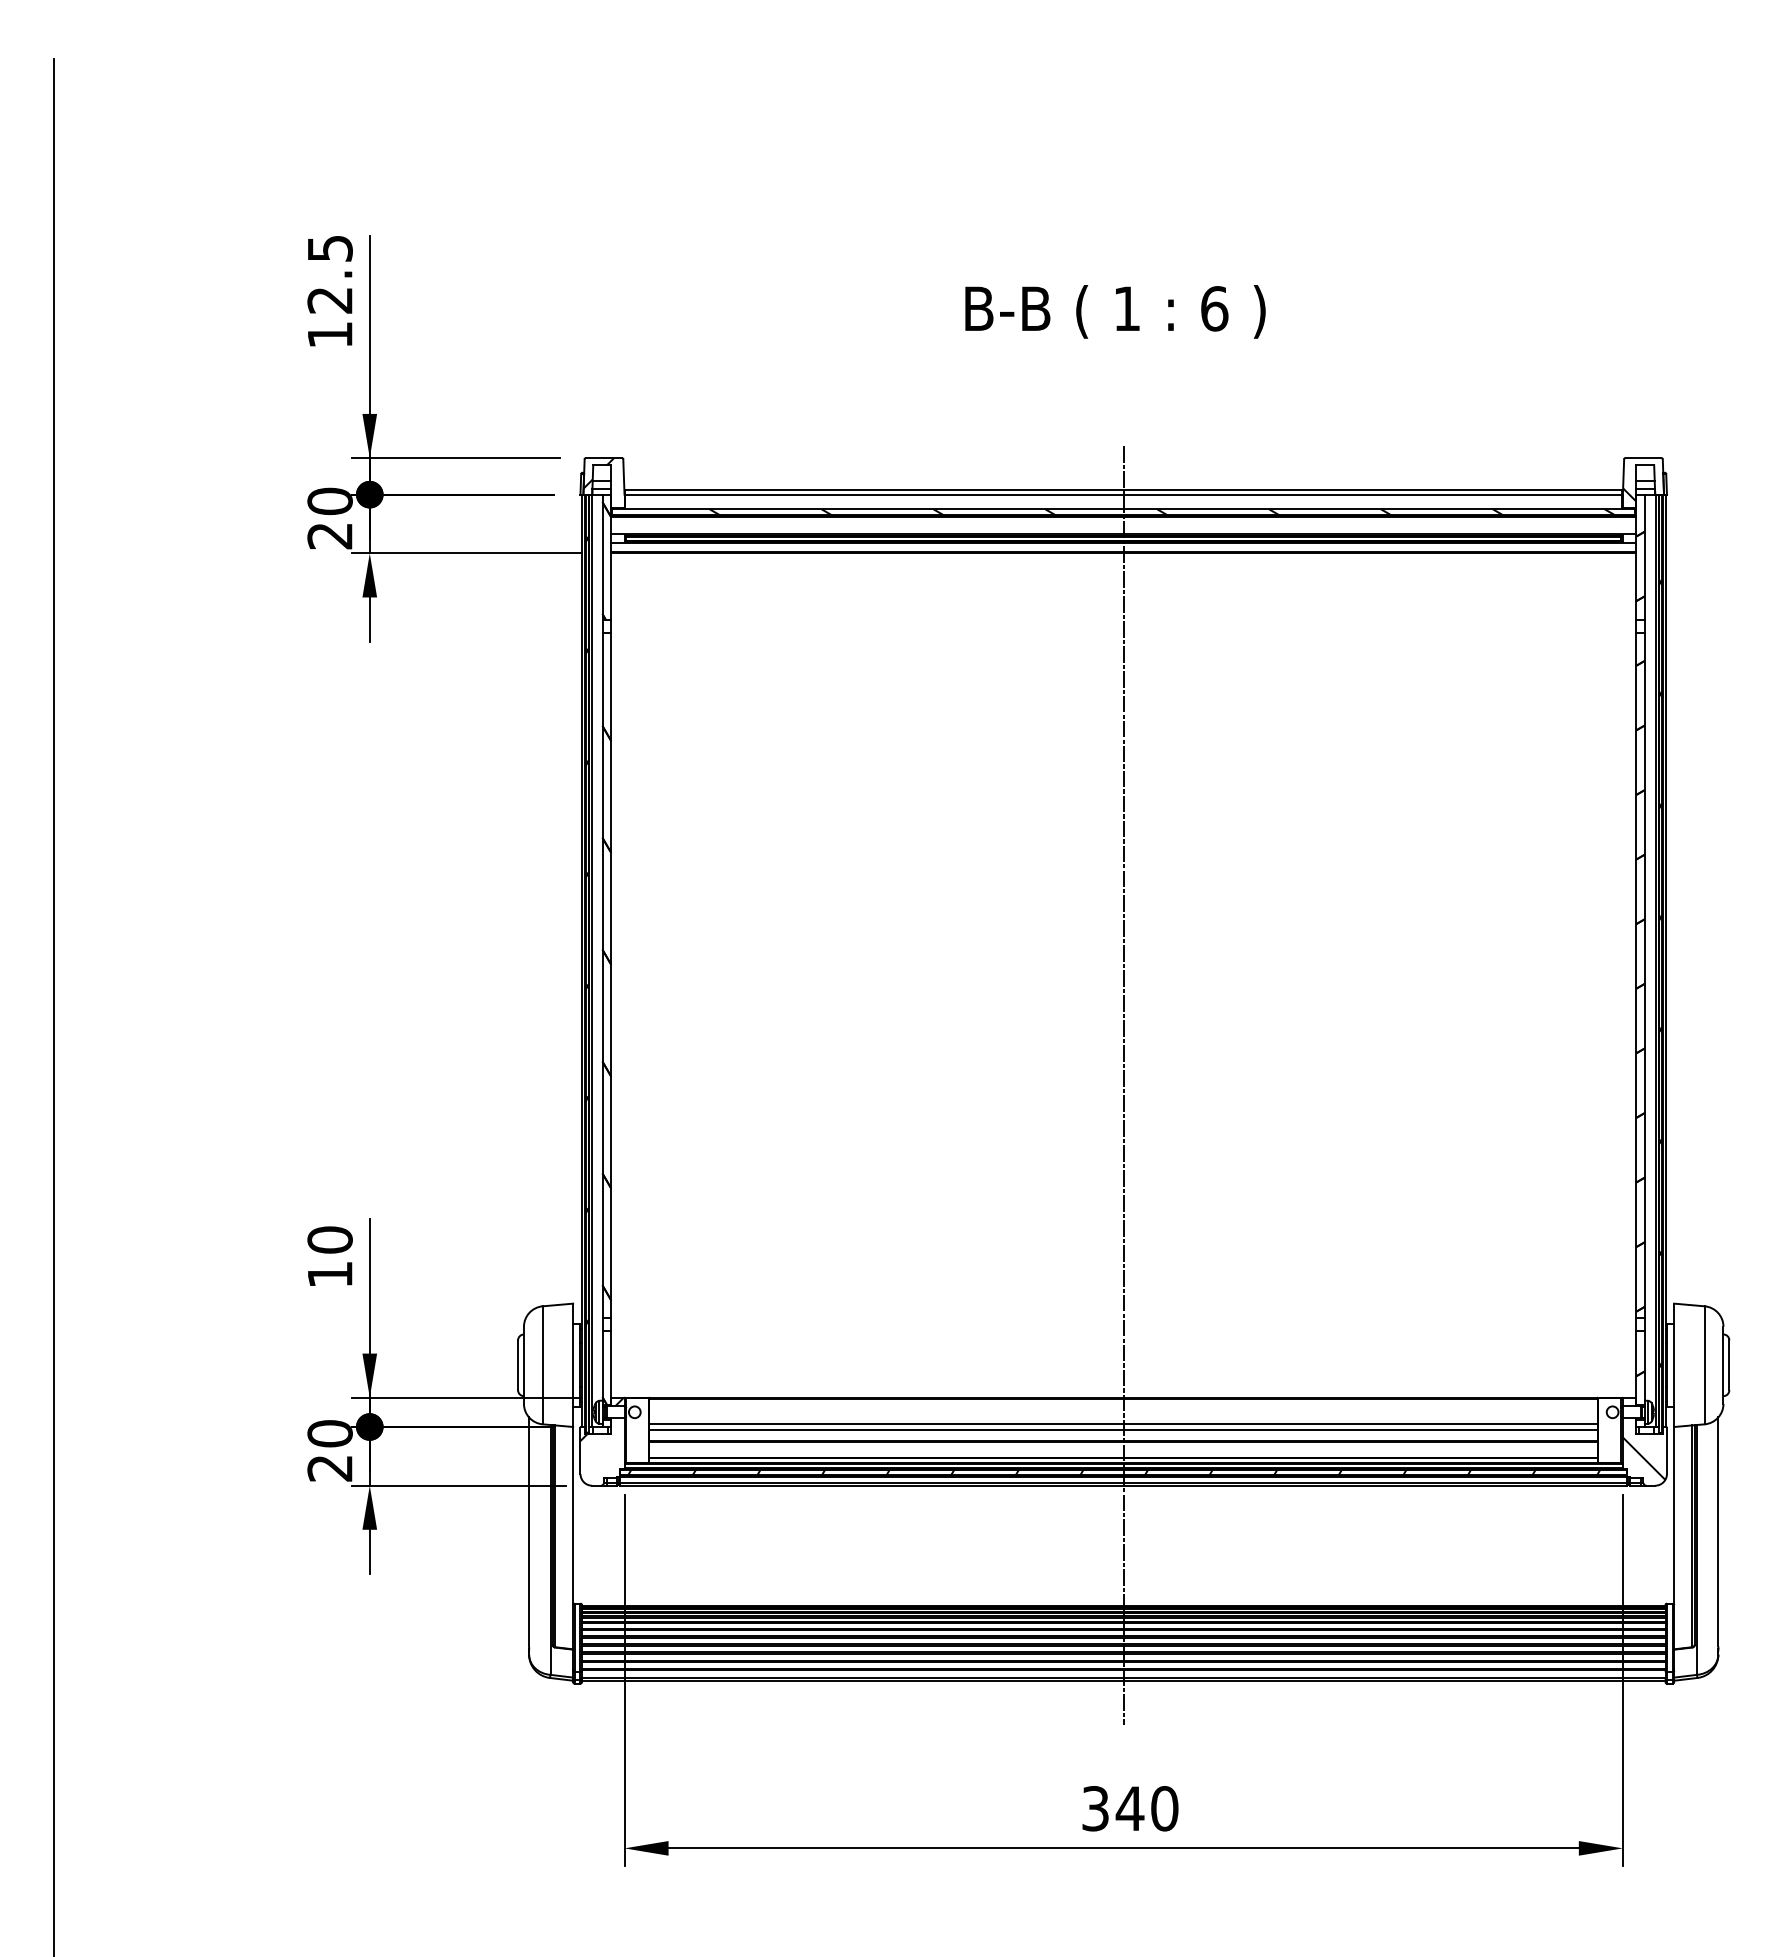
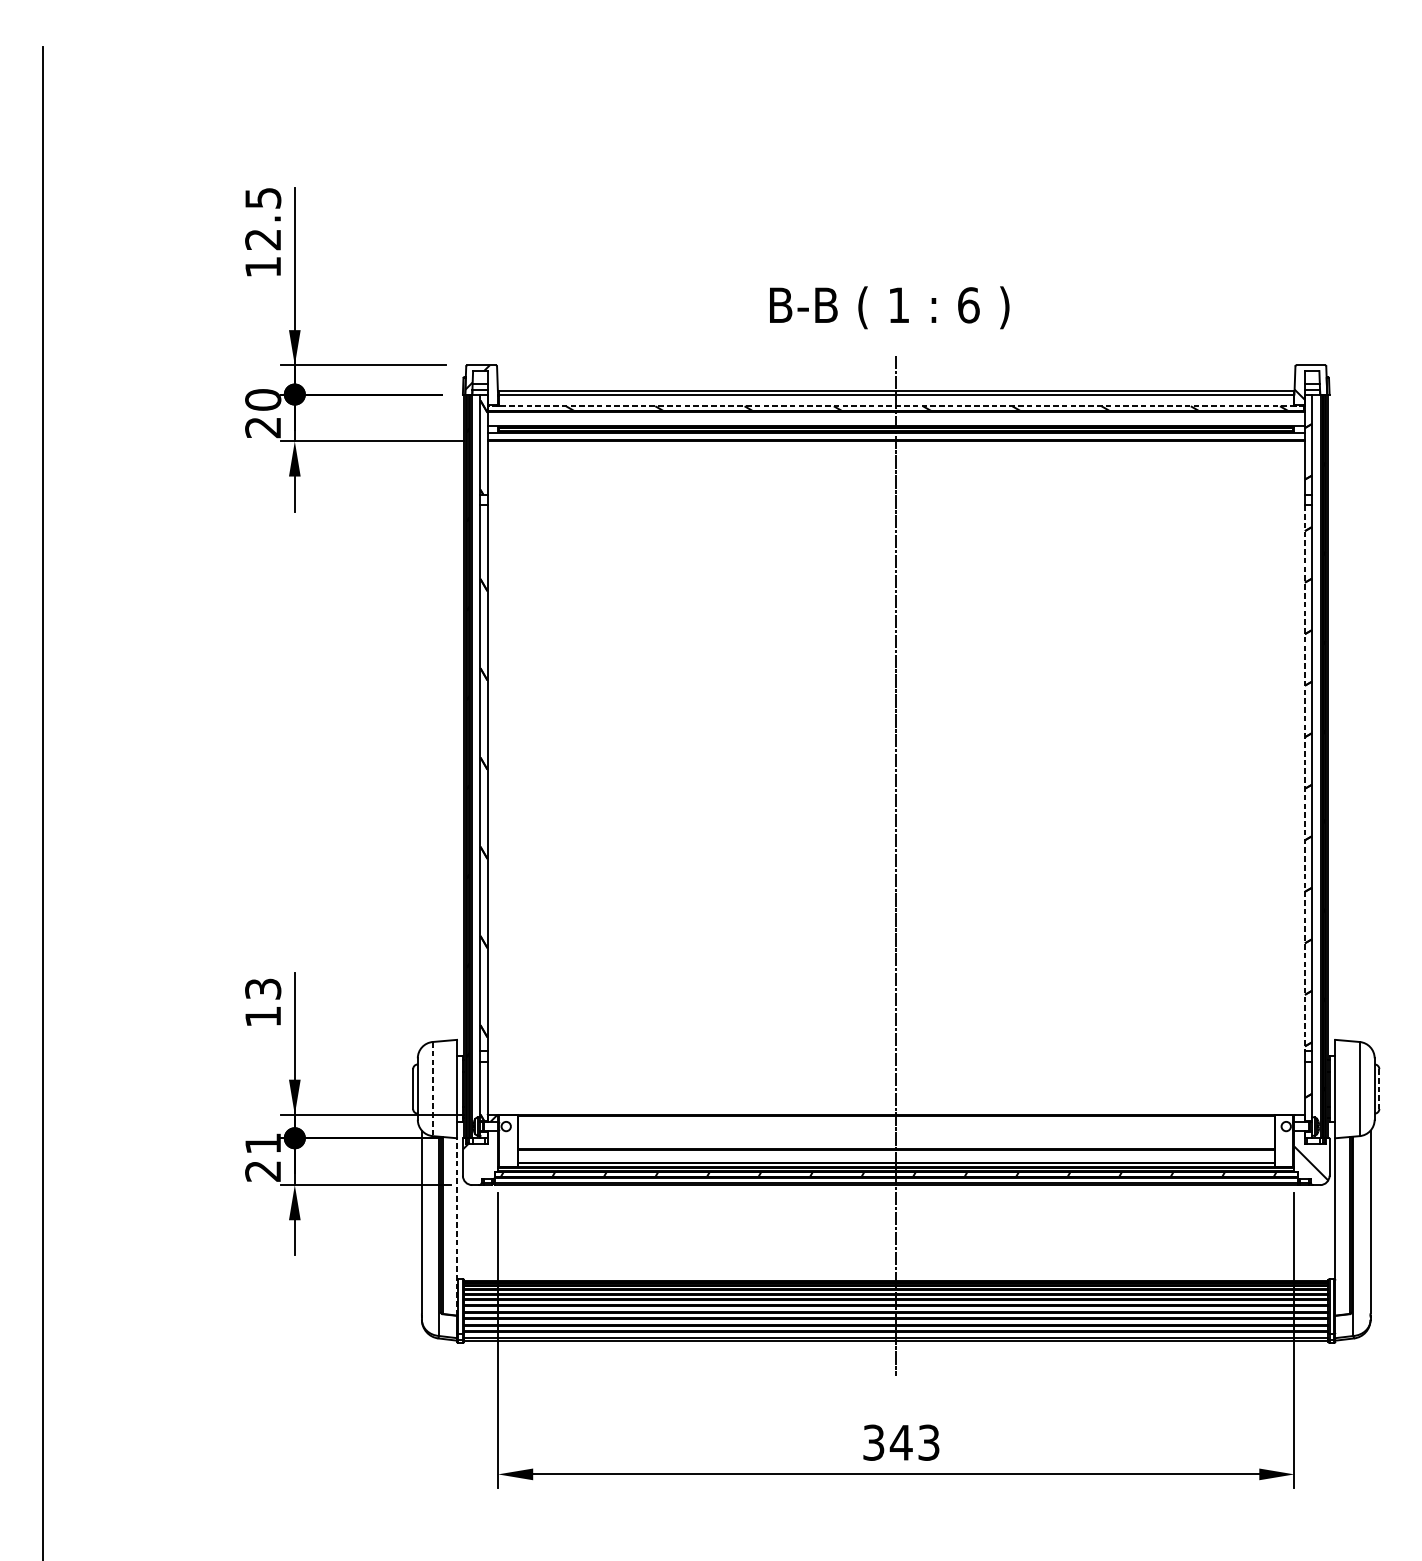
text: (1115, 311) -> (889, 307), moved
line: (1123, 509) -> (896, 406), solid -> dashed
line: (1636, 976) -> (1305, 778), solid -> dashed
text: (329, 1239) -> (262, 988), 10 -> 13
line: (542, 1365) -> (432, 1089), solid -> dashed
line: (1729, 1365) -> (1379, 1089), solid -> dashed
line: (1123, 1424) -> (896, 1136), removed
line: (1123, 1429) -> (896, 1140), removed
text: (329, 1433) -> (262, 1143), 20 -> 21
line: (573, 1537) -> (457, 1226), solid -> dashed
text: (1164, 1808) -> (928, 1442), 340 -> 343

